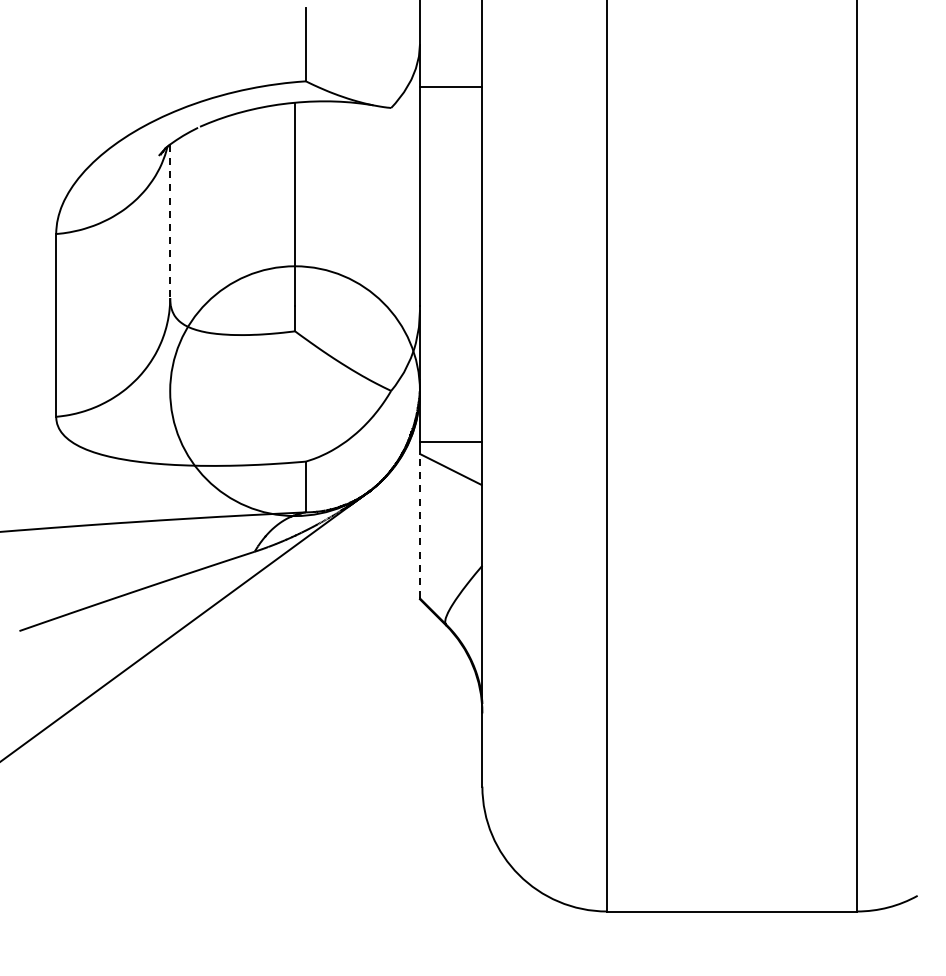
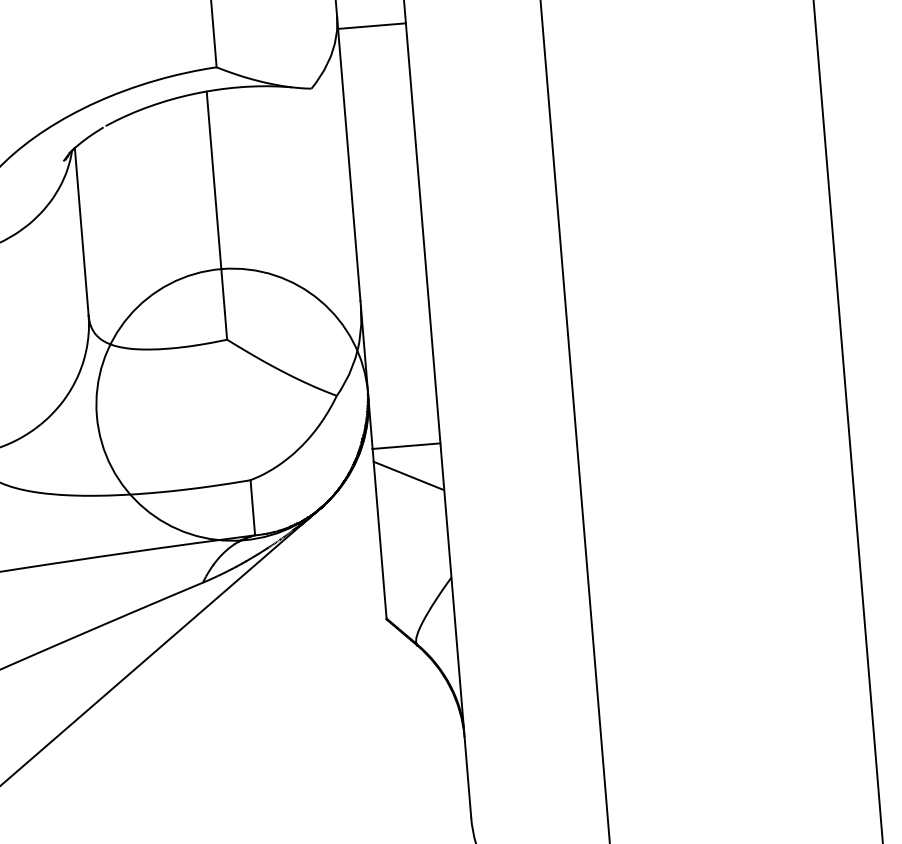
line: (450, 87) -> (371, 26), moved
line: (170, 221) -> (82, 231), dashed -> solid
line: (419, 525) -> (379, 539), dashed -> solid

